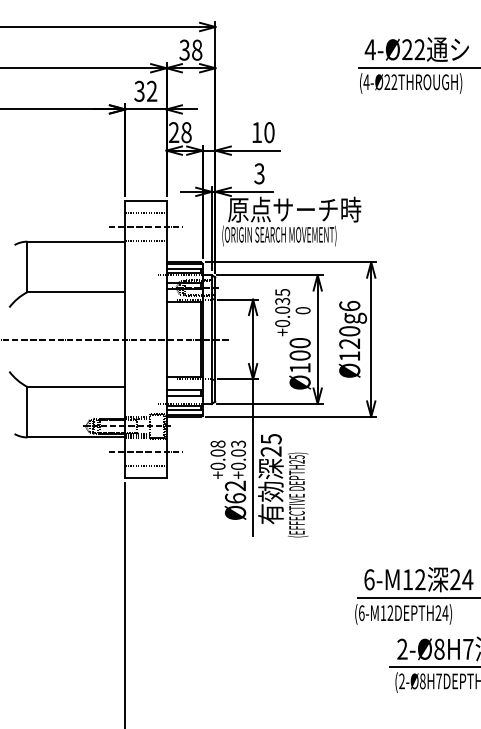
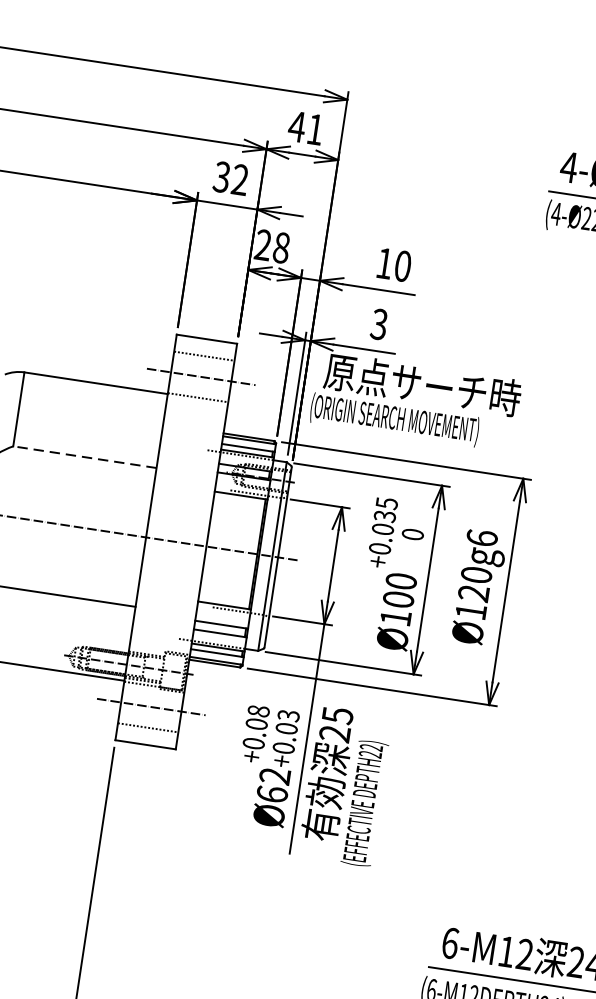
text: (190, 49) -> (305, 127), 38 -> 41
line: (76, 292) -> (85, 457), solid -> dashed
text: (296, 457) -> (370, 748), DEPTH25) -> DEPTH22)

